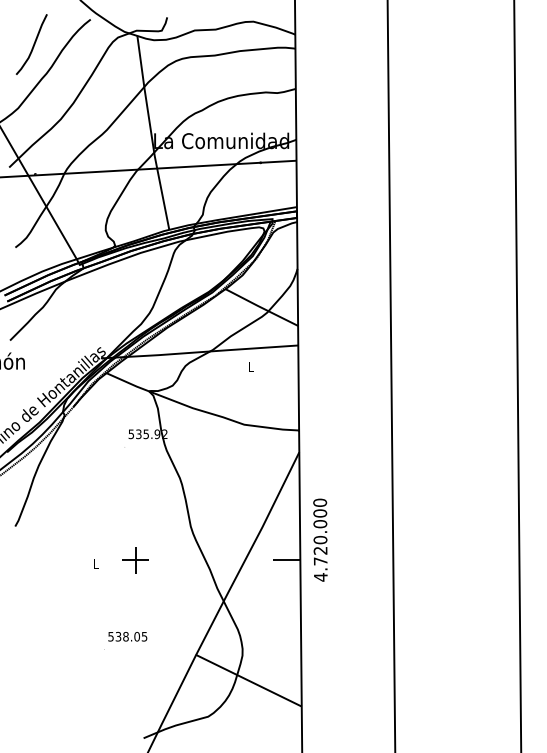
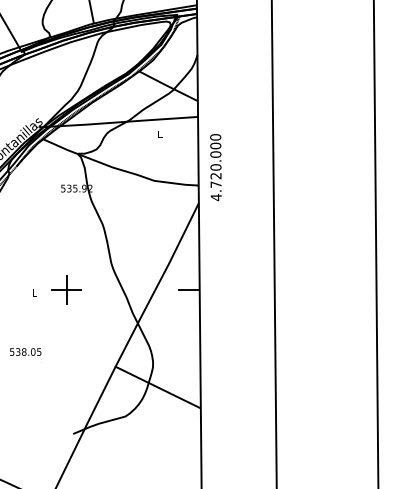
text: (320, 539) -> (215, 166), moved
part: (135, 560) -> (66, 290), size x1.4
text: (127, 636) -> (25, 351), moved

